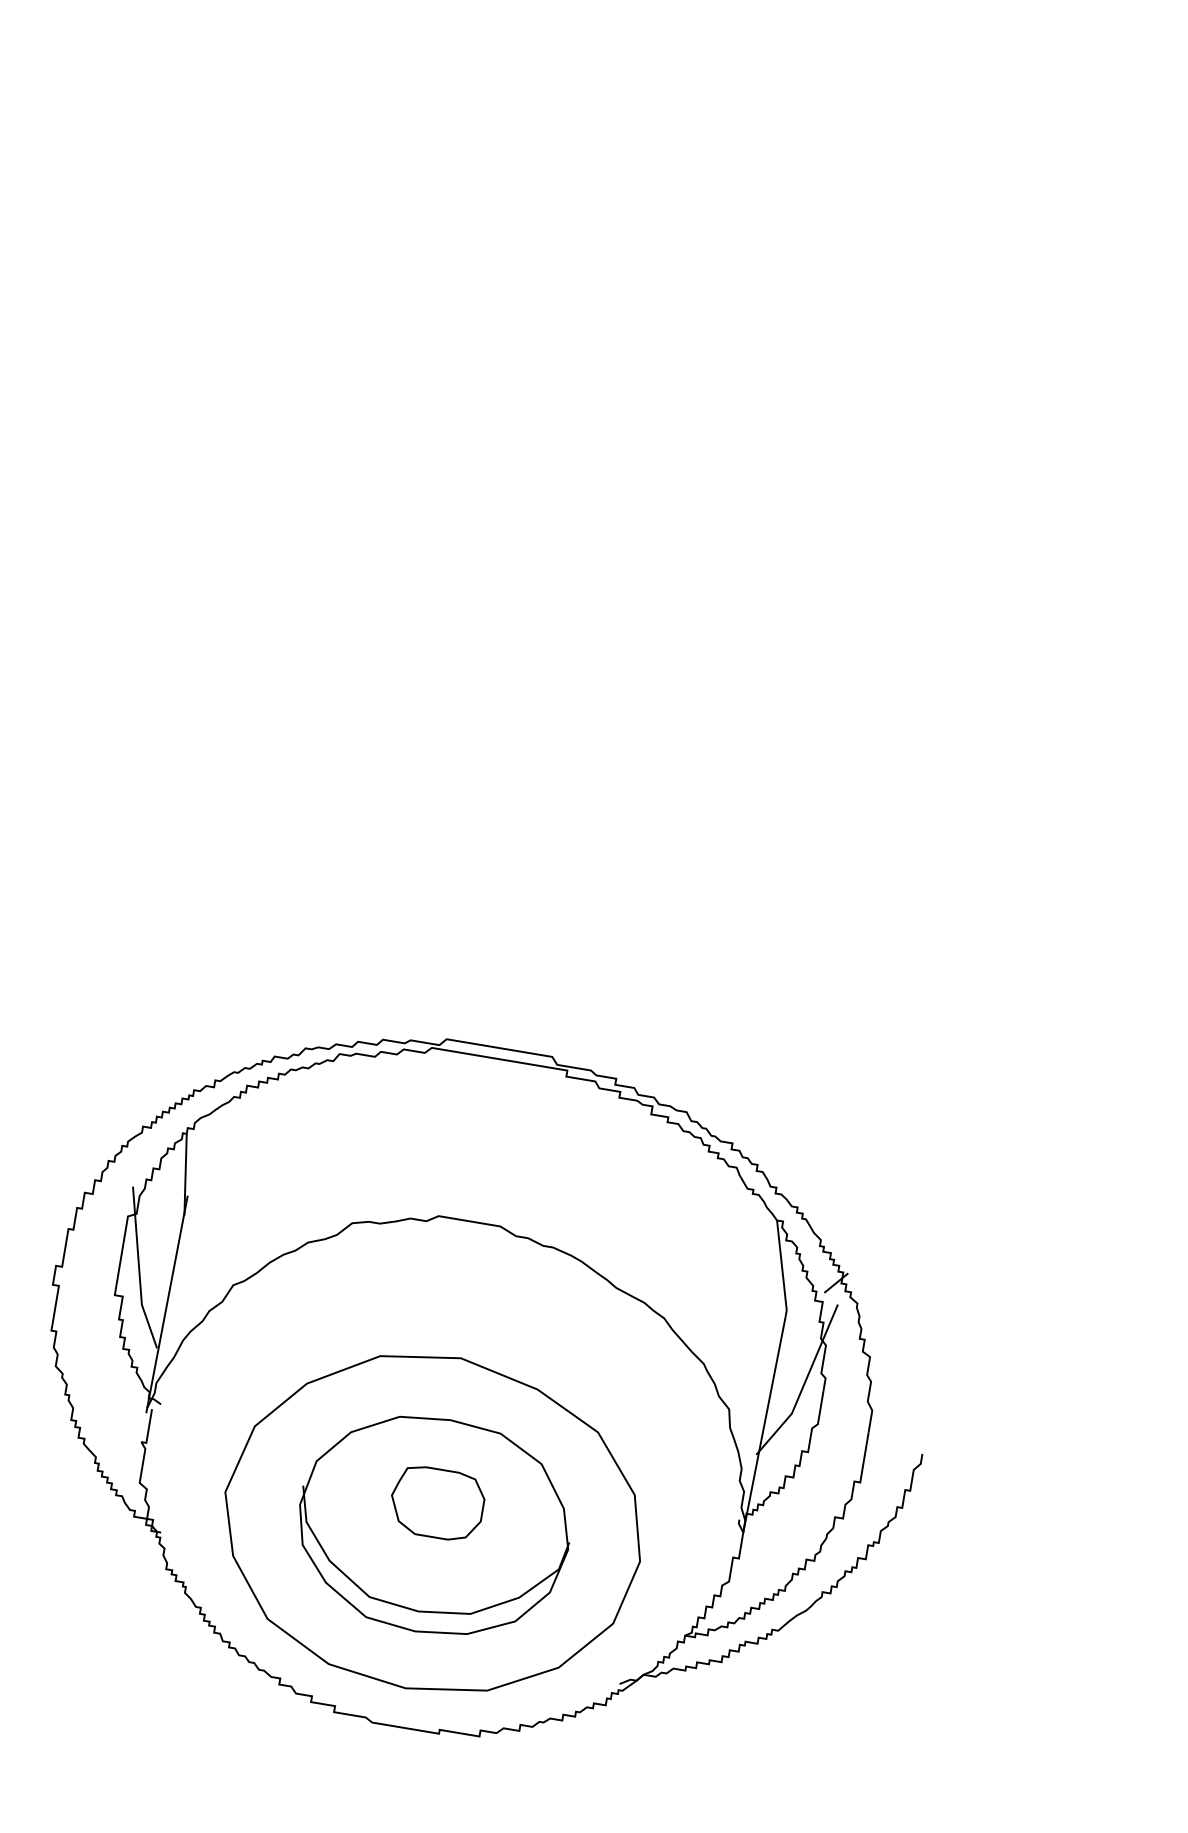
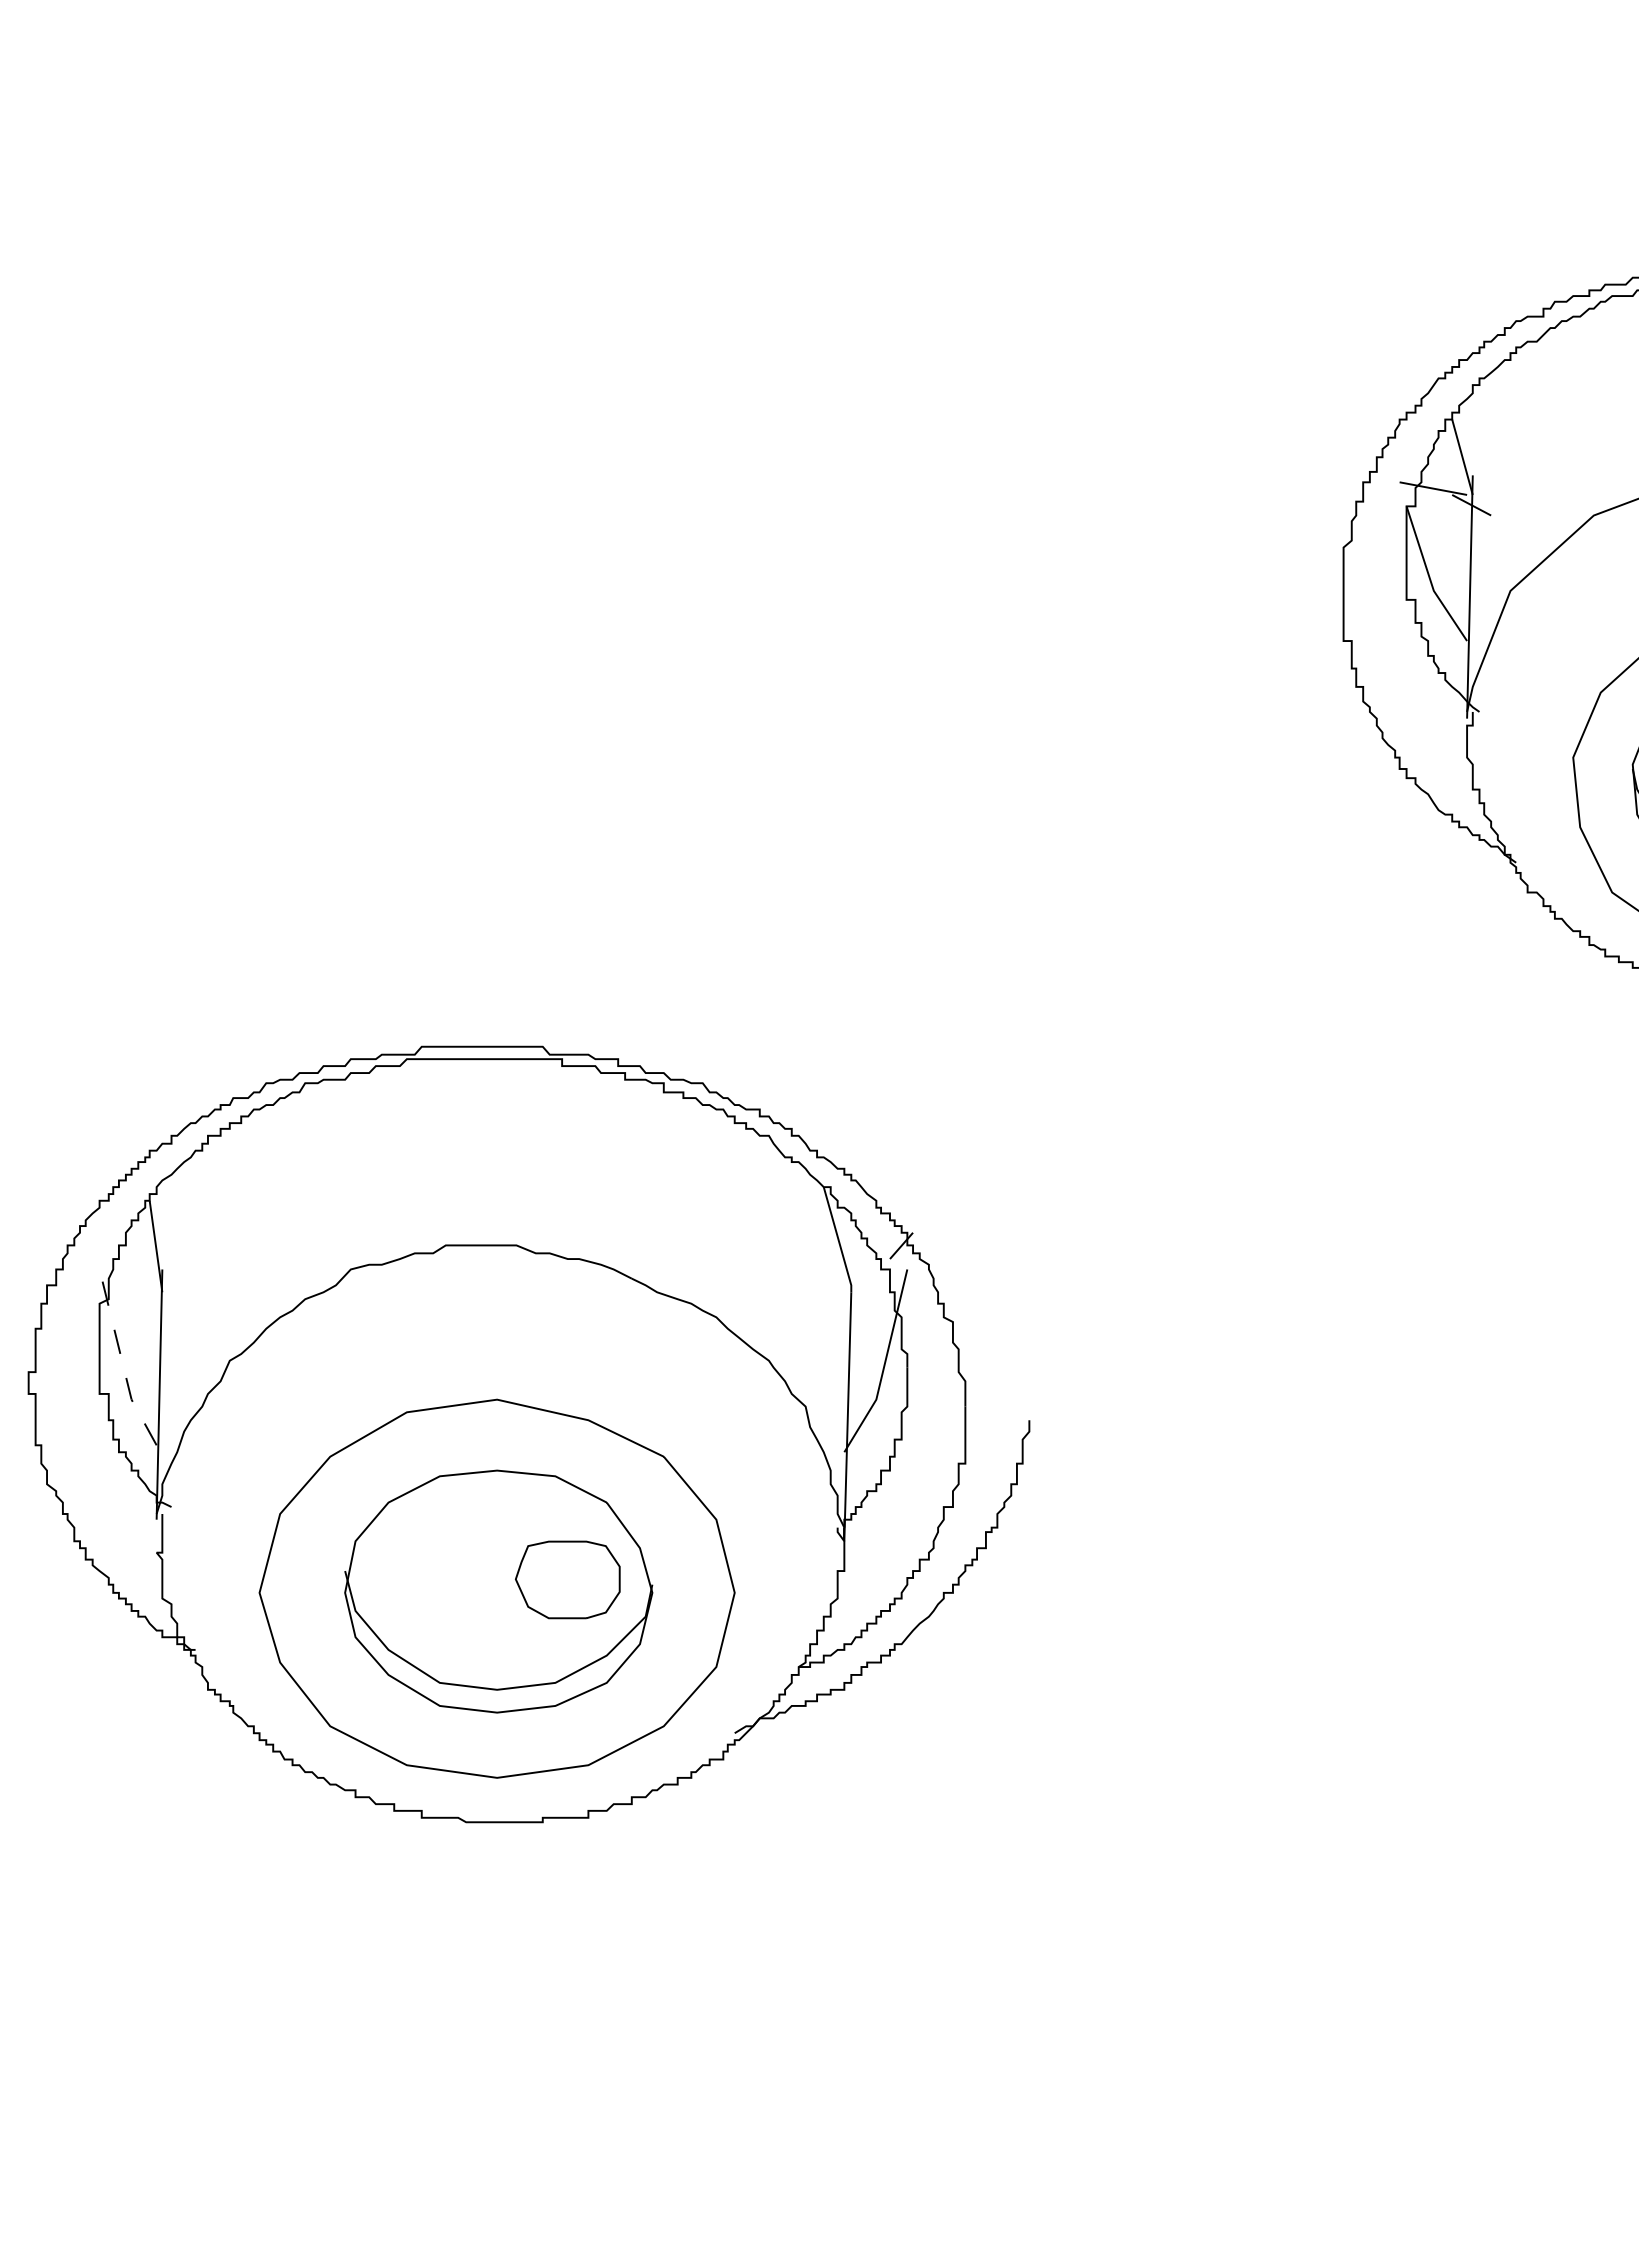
line: (138, 1269) -> (121, 1360), solid -> dashed
part: (437, 1503) -> (567, 1579), moved

